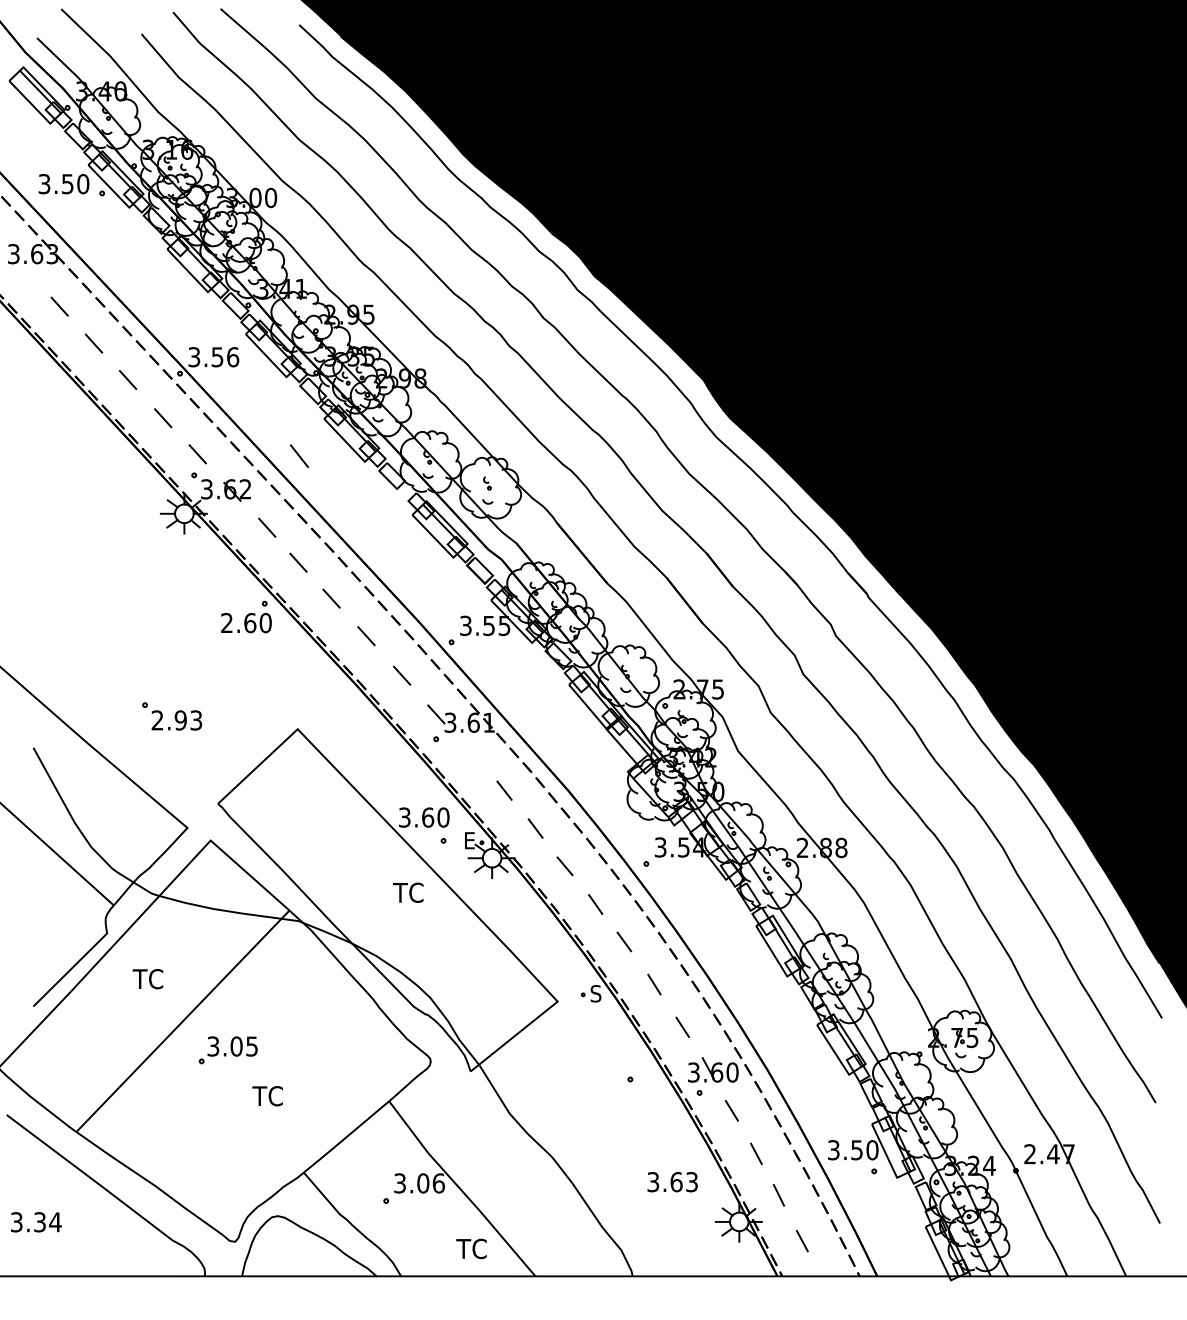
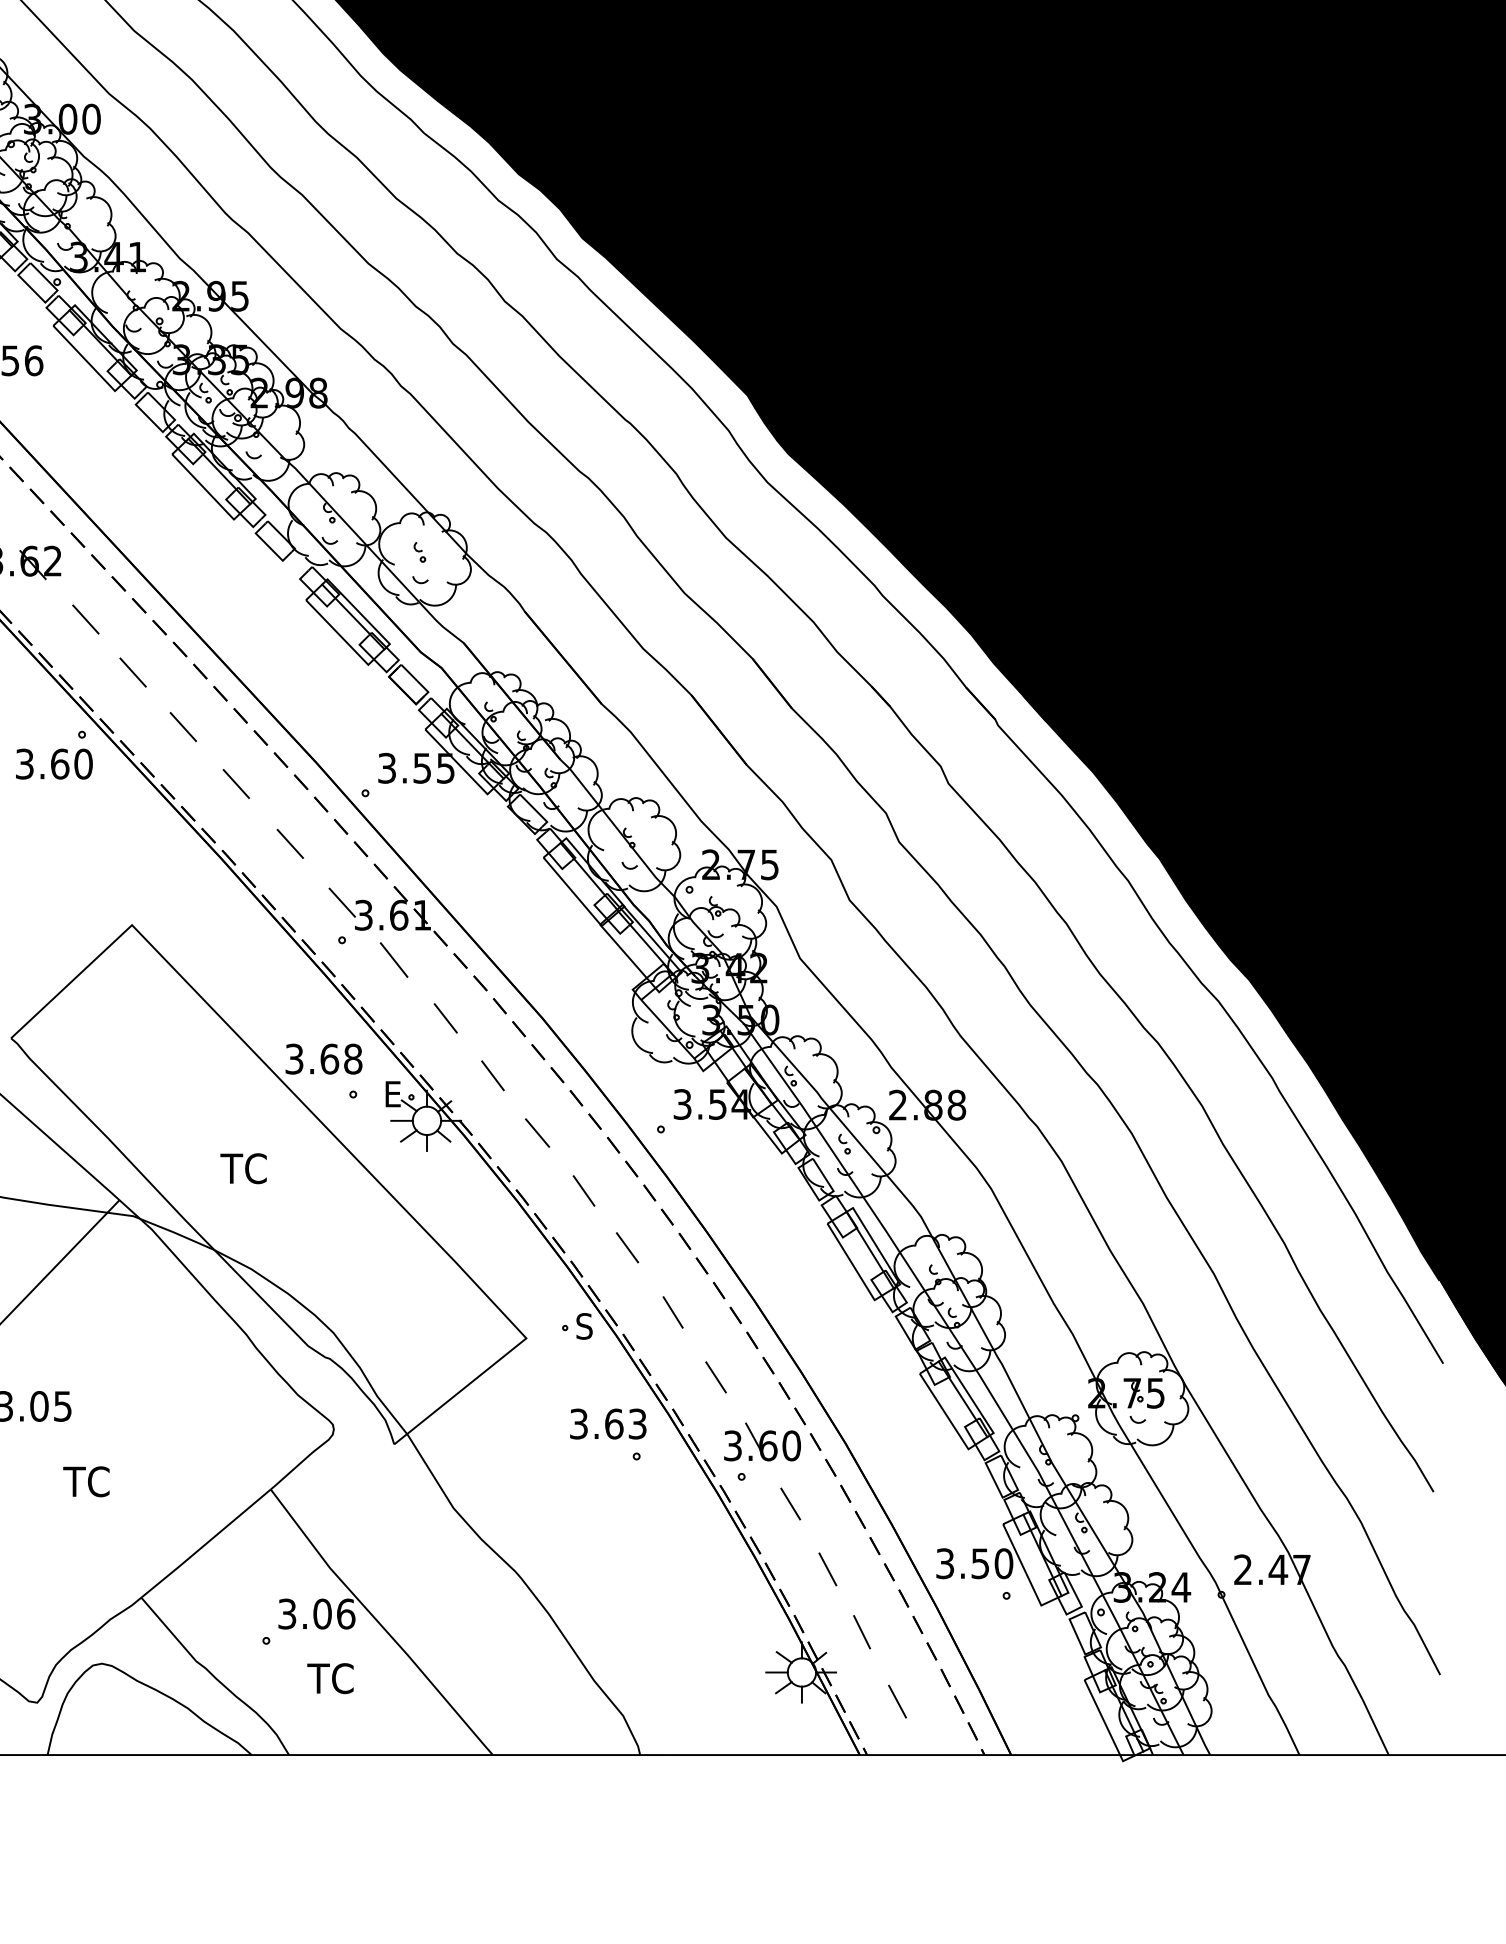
line: (298, 455) -> (392, 958), moved
text: (226, 623) -> (24, 764), 2.60 -> 3.60
text: (443, 817) -> (353, 1059), 3.60 -> 3.68
text: (408, 892) -> (243, 1168), moved
text: (672, 1182) -> (608, 1424), moved
text: (471, 1248) -> (330, 1677), moved

